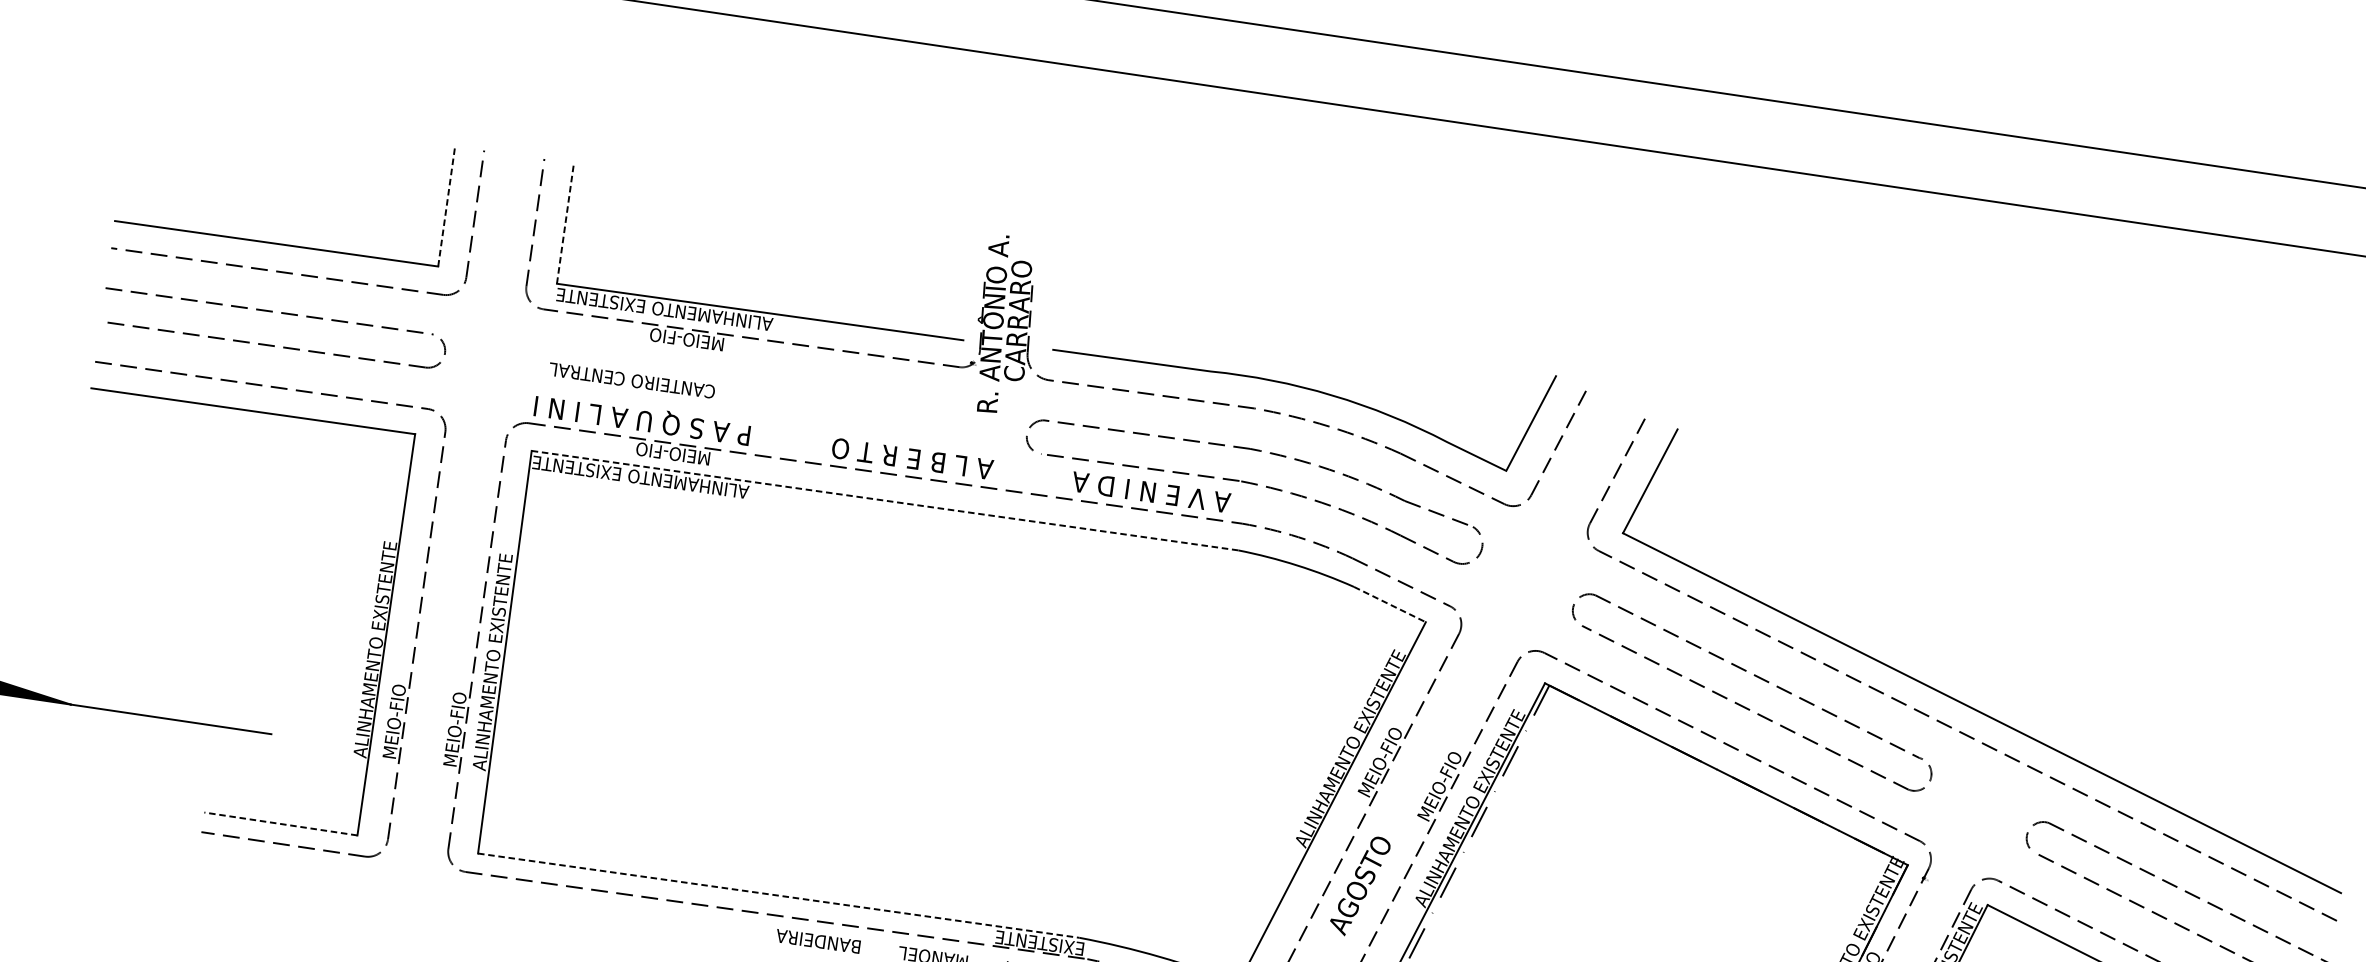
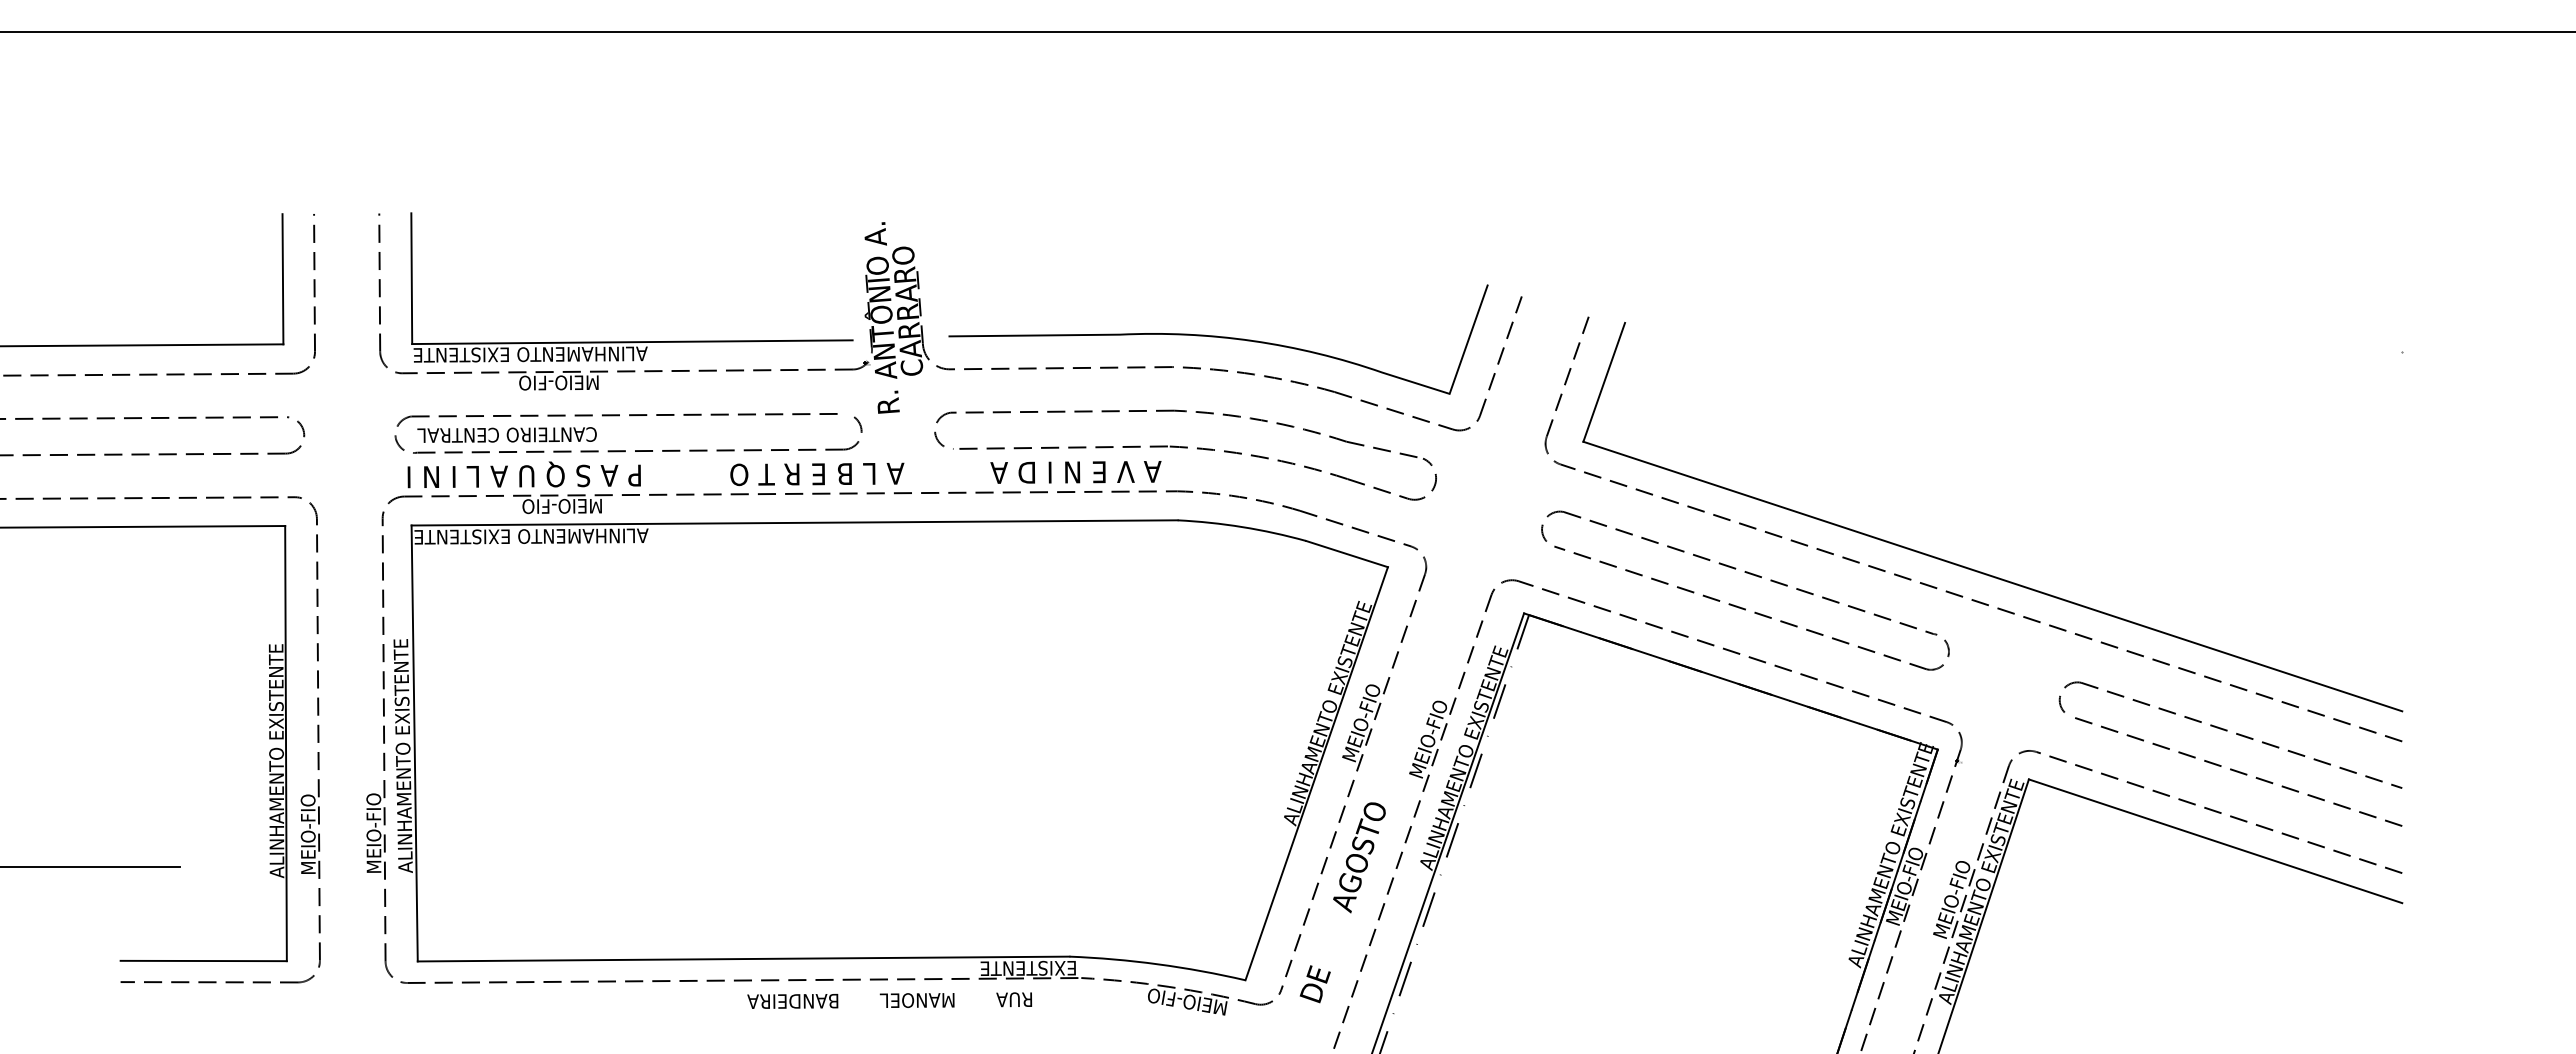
line: (446, 205) -> (282, 278), dashed -> solid
line: (565, 223) -> (411, 278), dashed -> solid
part: (747, 380) -> (629, 416), added
line: (885, 500) -> (795, 522), dashed -> solid
line: (1390, 605) -> (1347, 554), dashed -> solid
line: (280, 824) -> (203, 961), dashed -> solid
line: (778, 896) -> (743, 959), dashed -> solid

